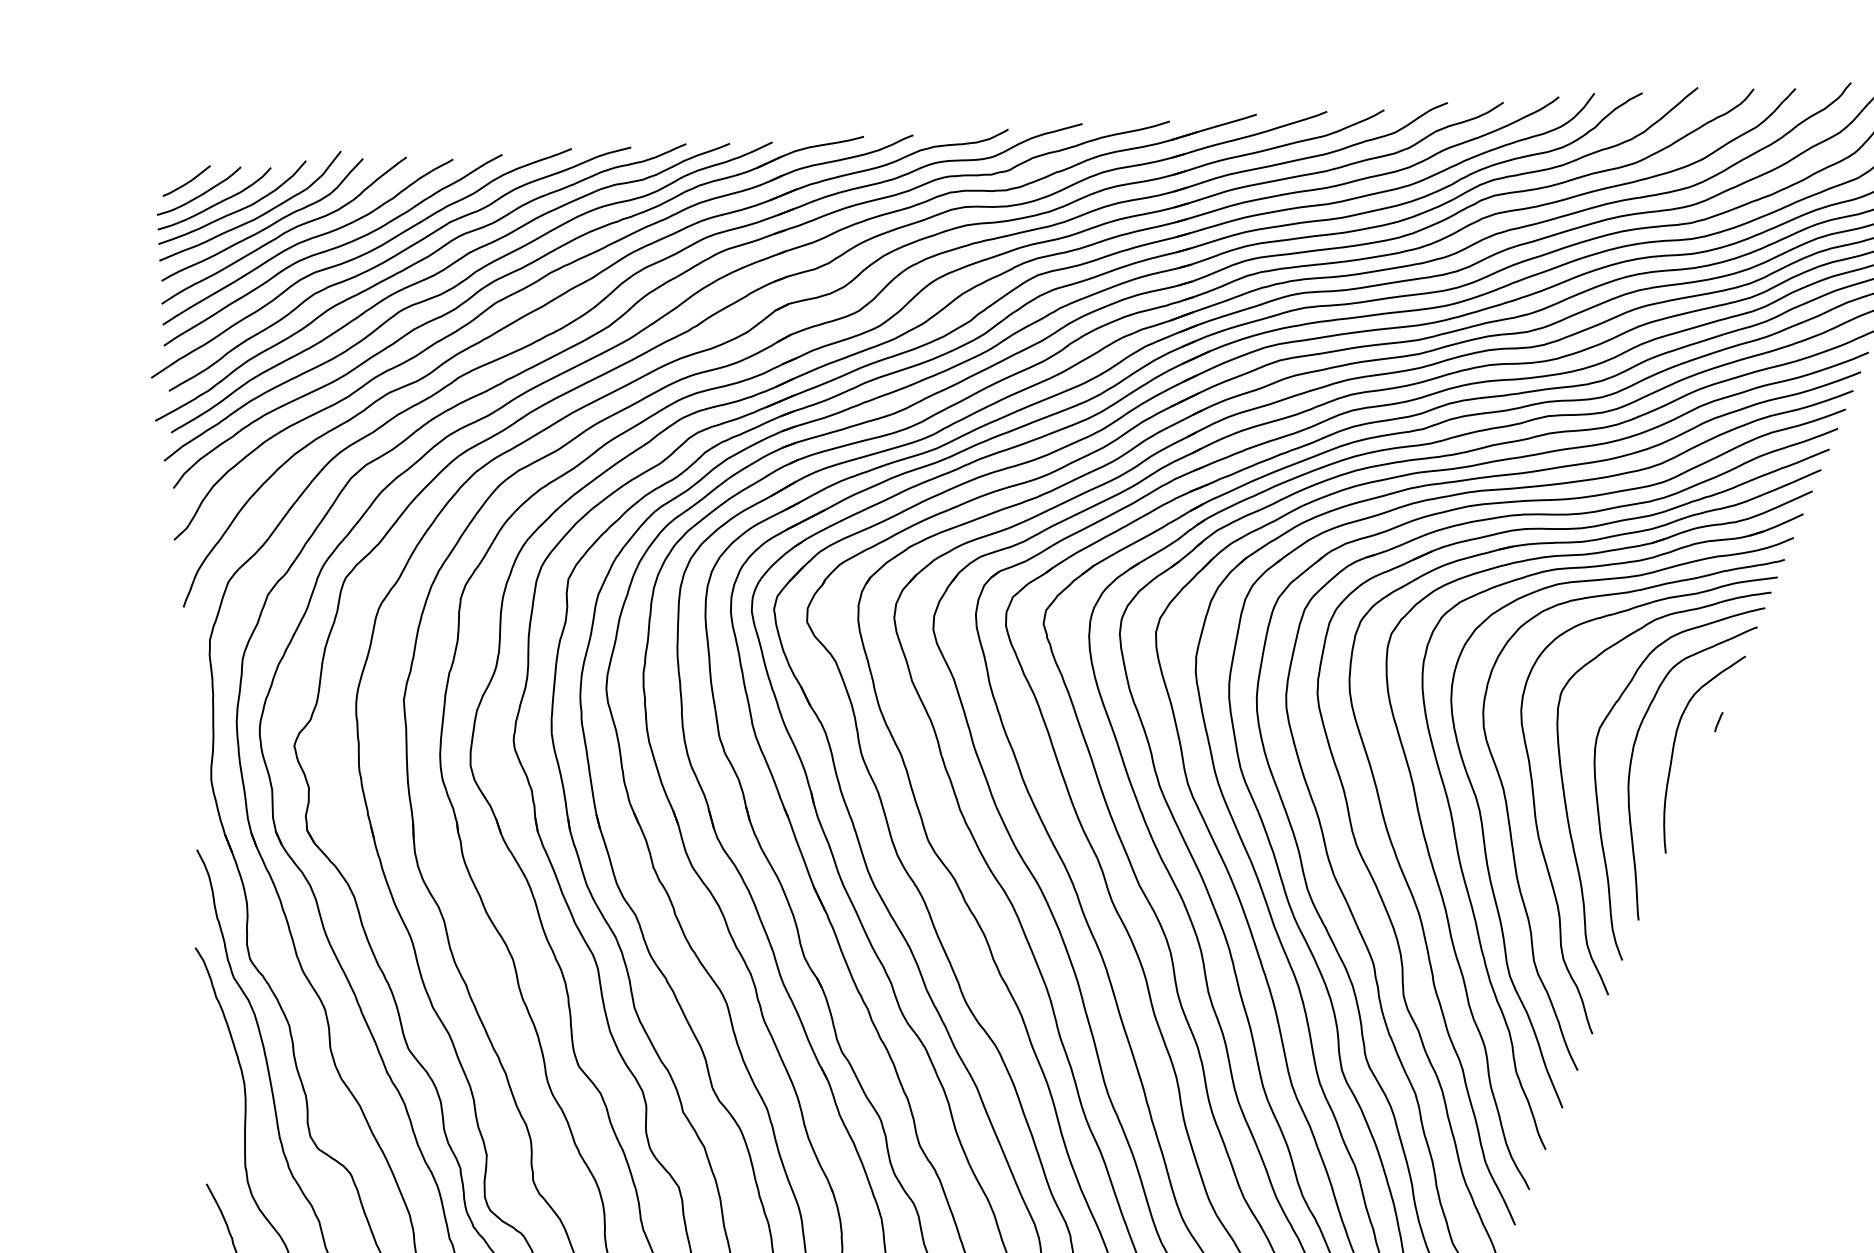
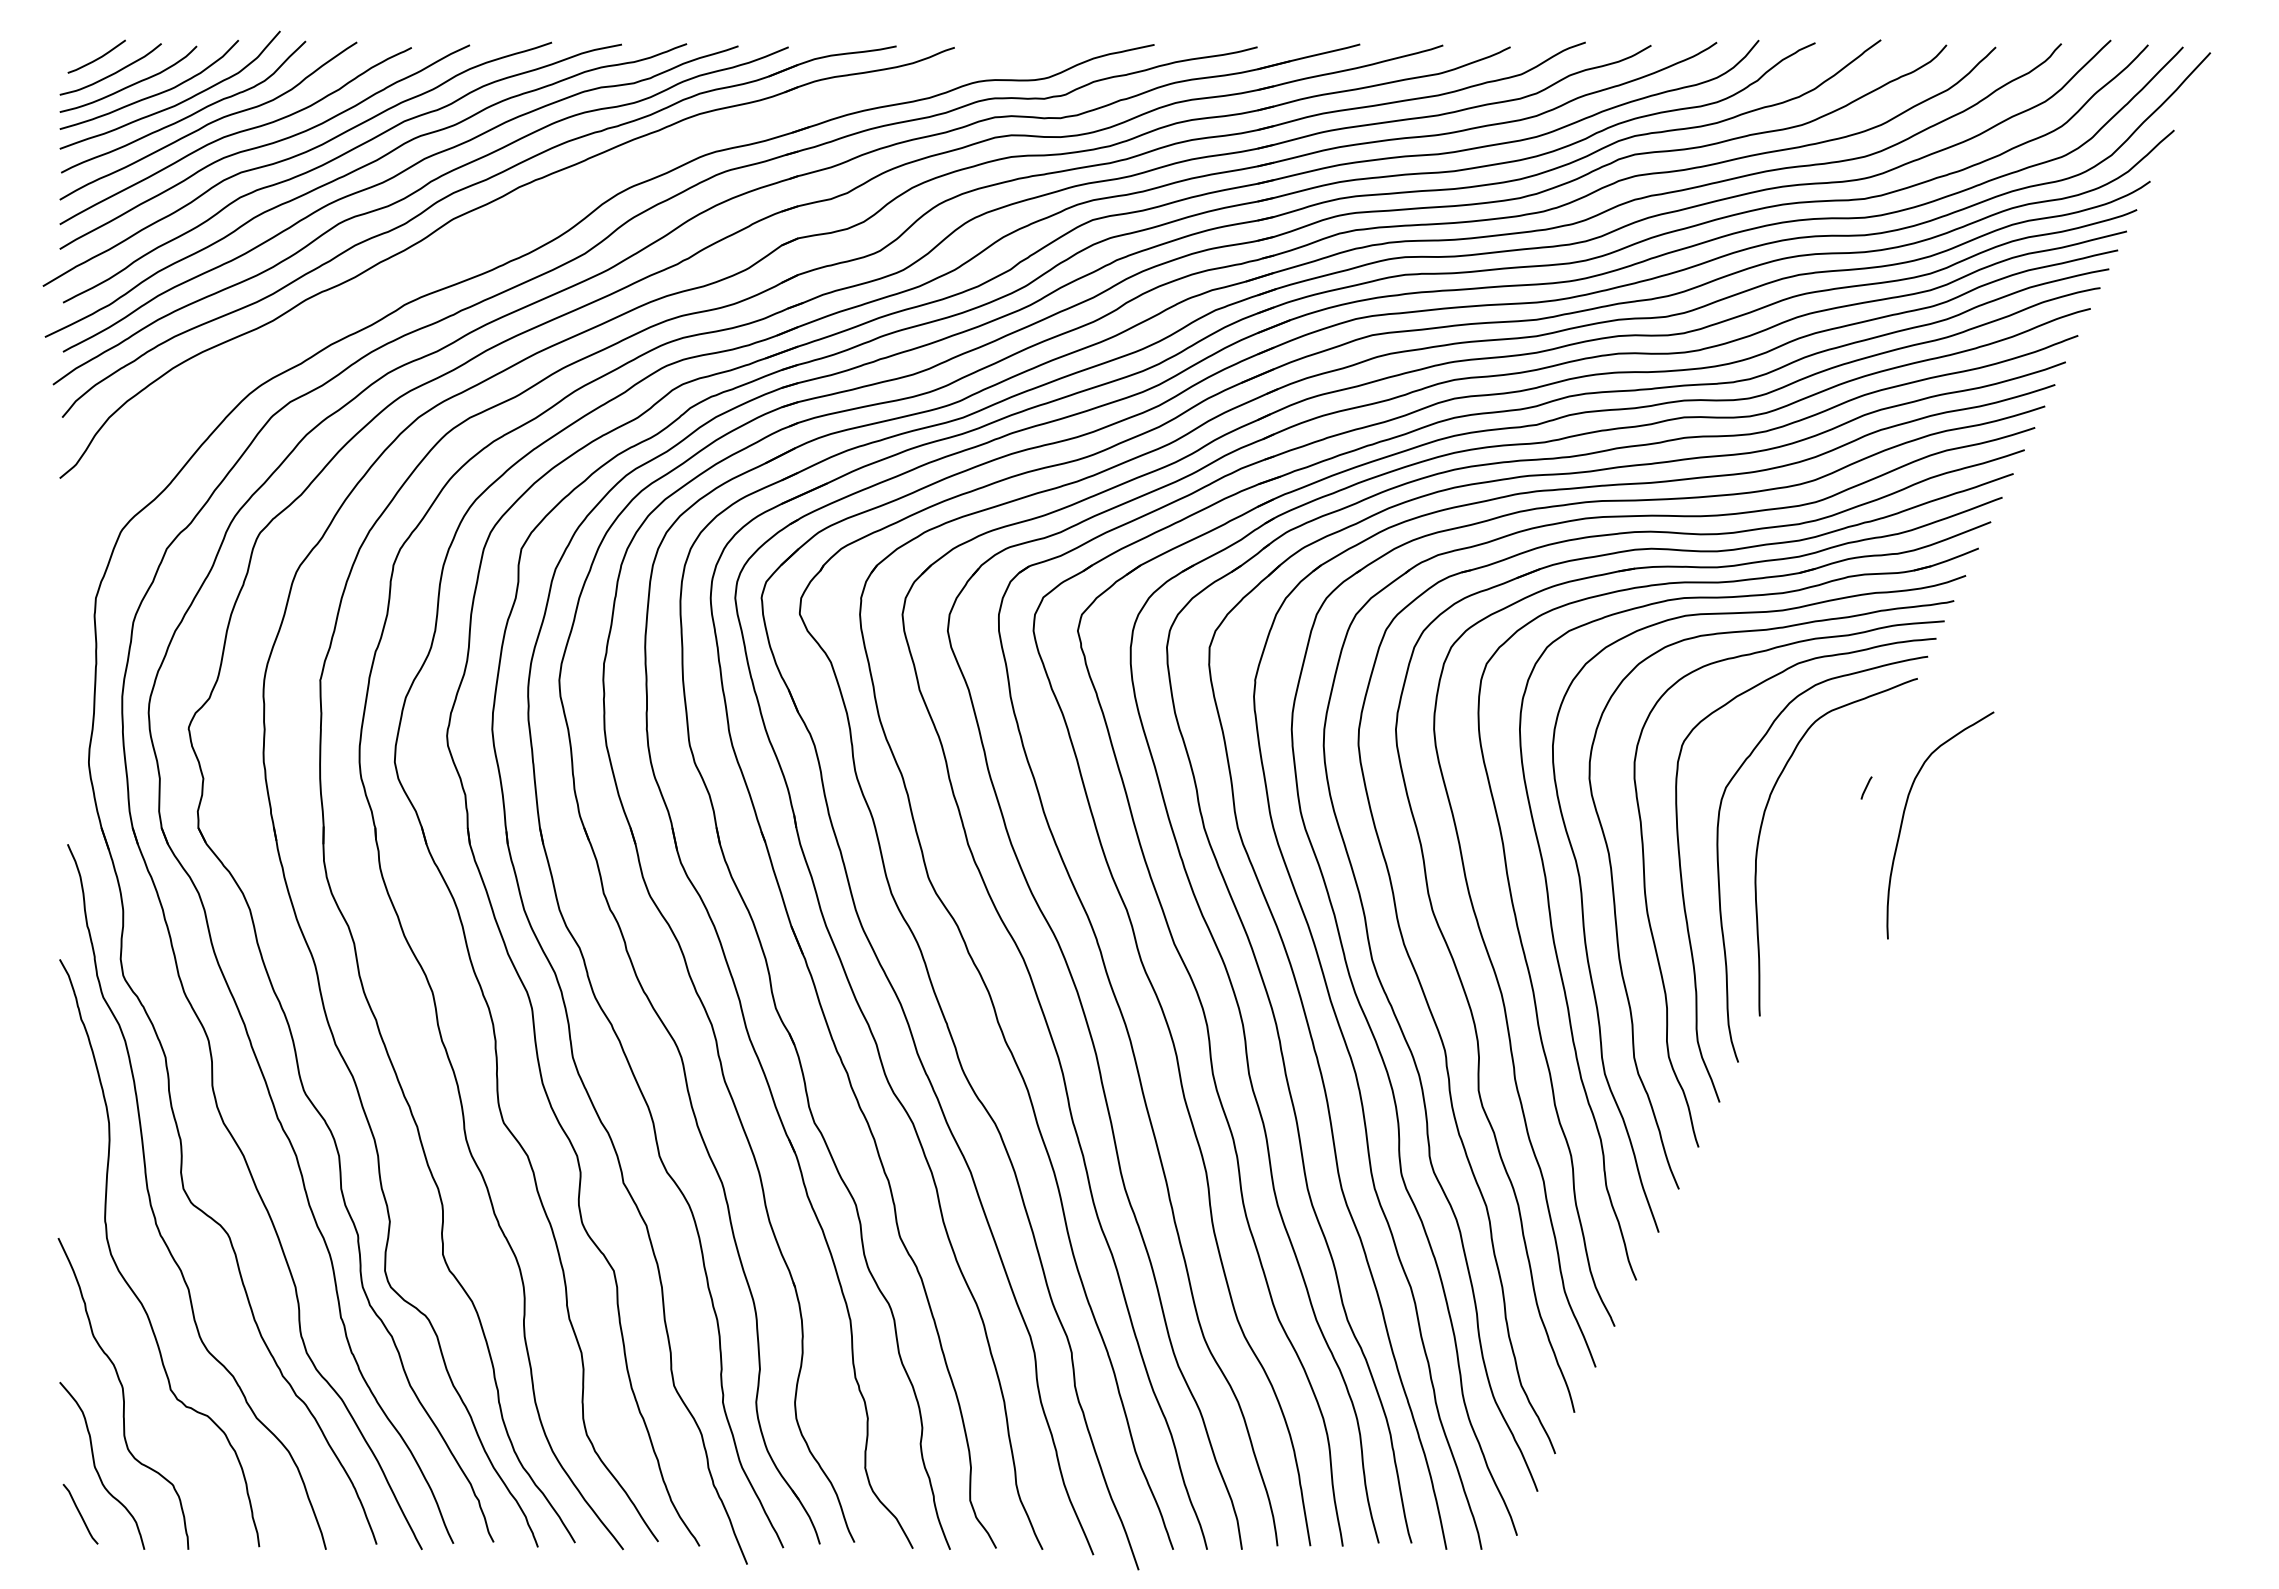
part: (550, 302) -> (517, 222), removed
curve: (1673, 752) -> (1903, 820), moved

